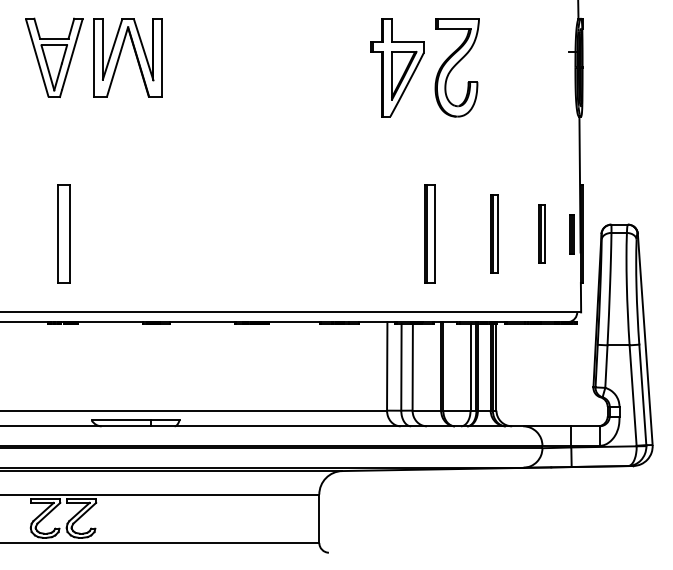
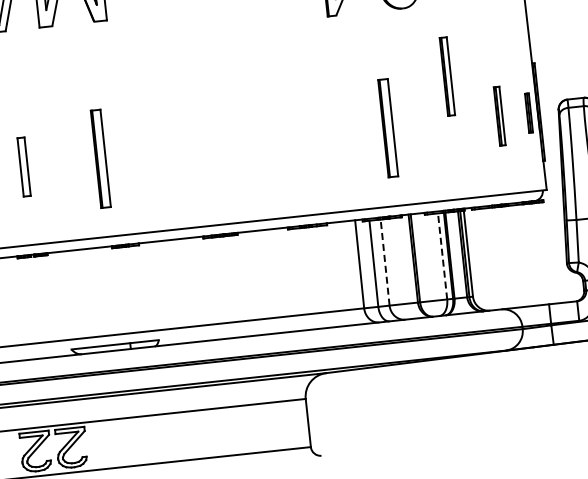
part: (63, 233) -> (23, 166), size x0.6
part: (140, 233) -> (100, 158), added
part: (494, 233) -> (447, 76), moved
line: (412, 366) -> (384, 261), solid -> dashed
line: (470, 366) -> (442, 255), solid -> dashed

